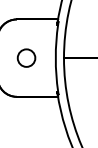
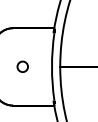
circle: (26, 57) -> (22, 66), size x0.6

